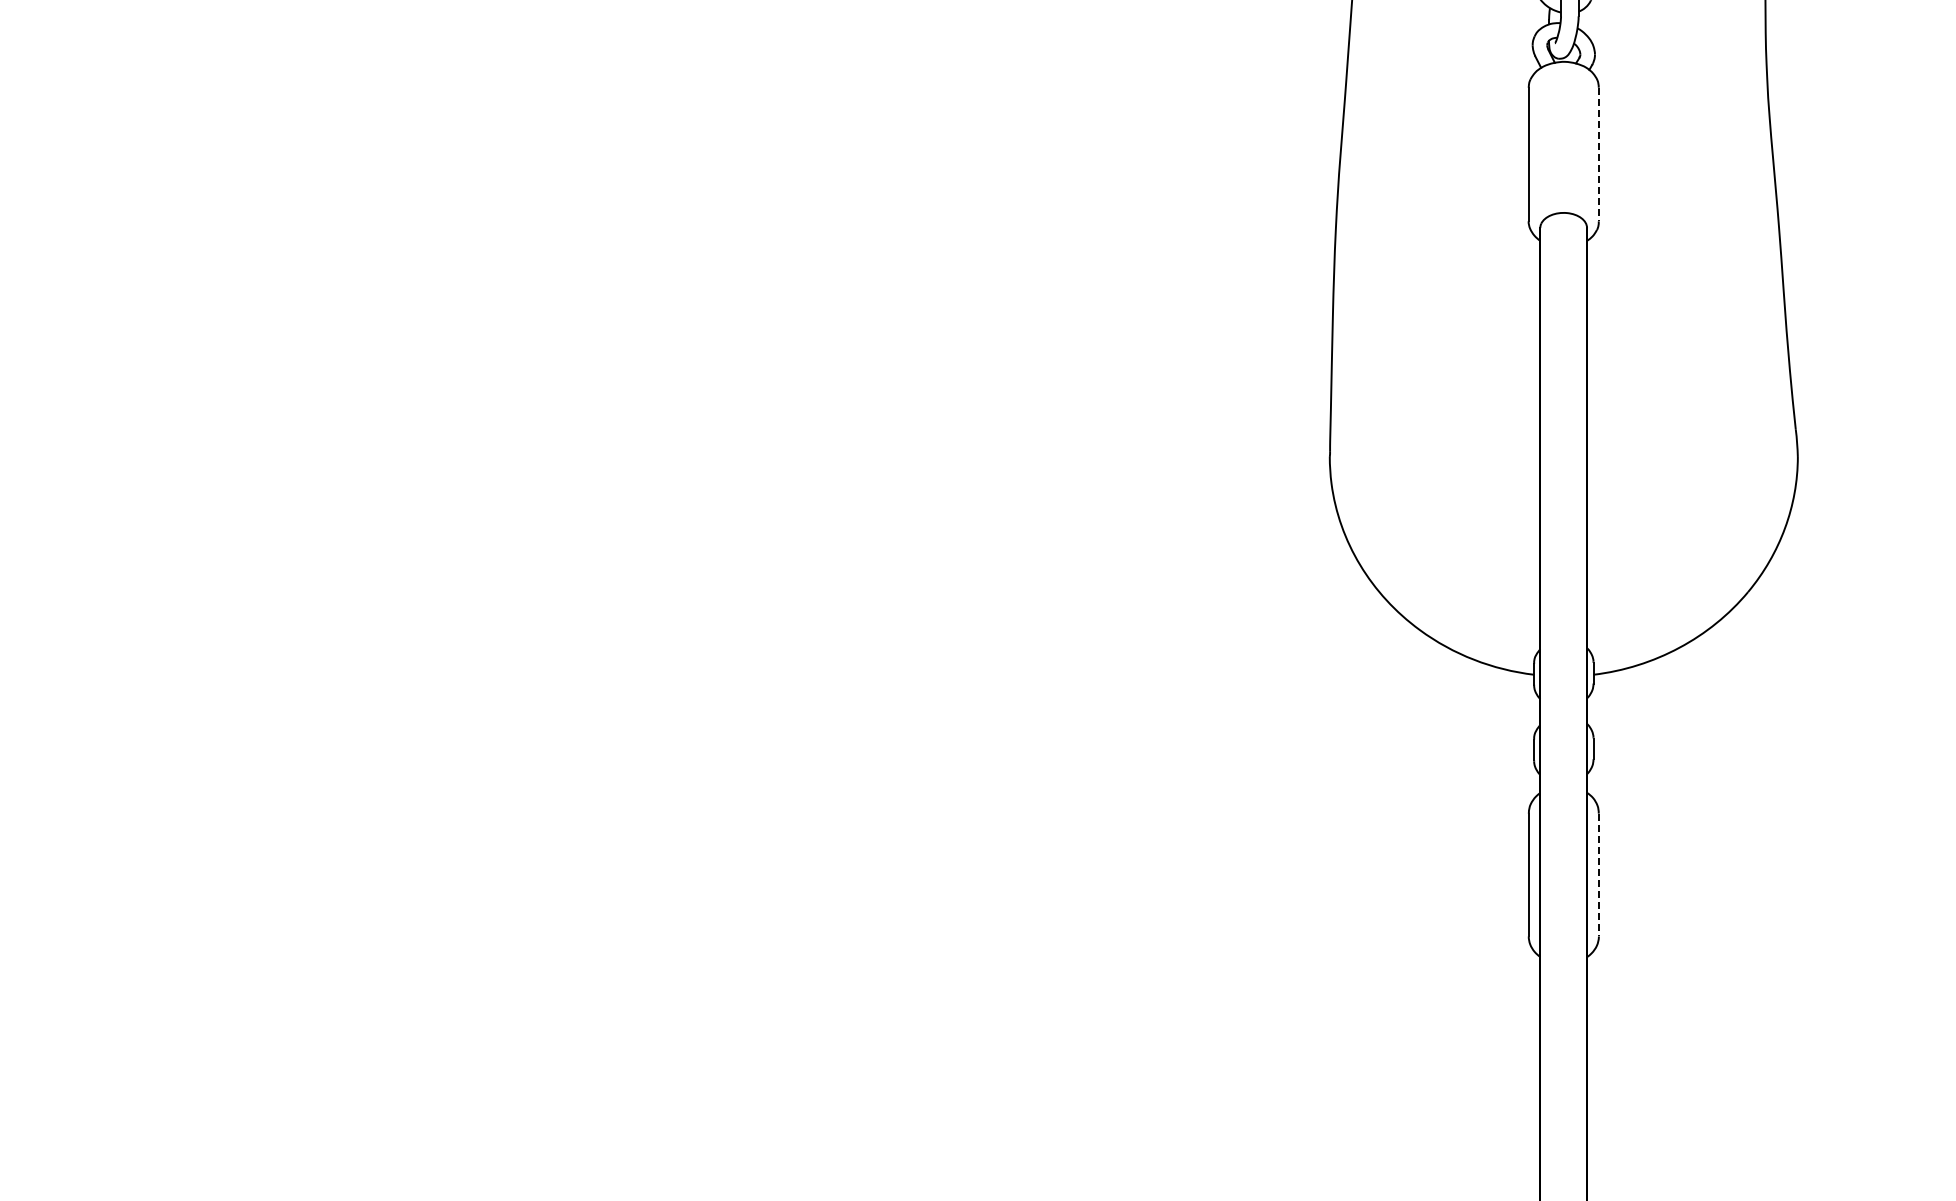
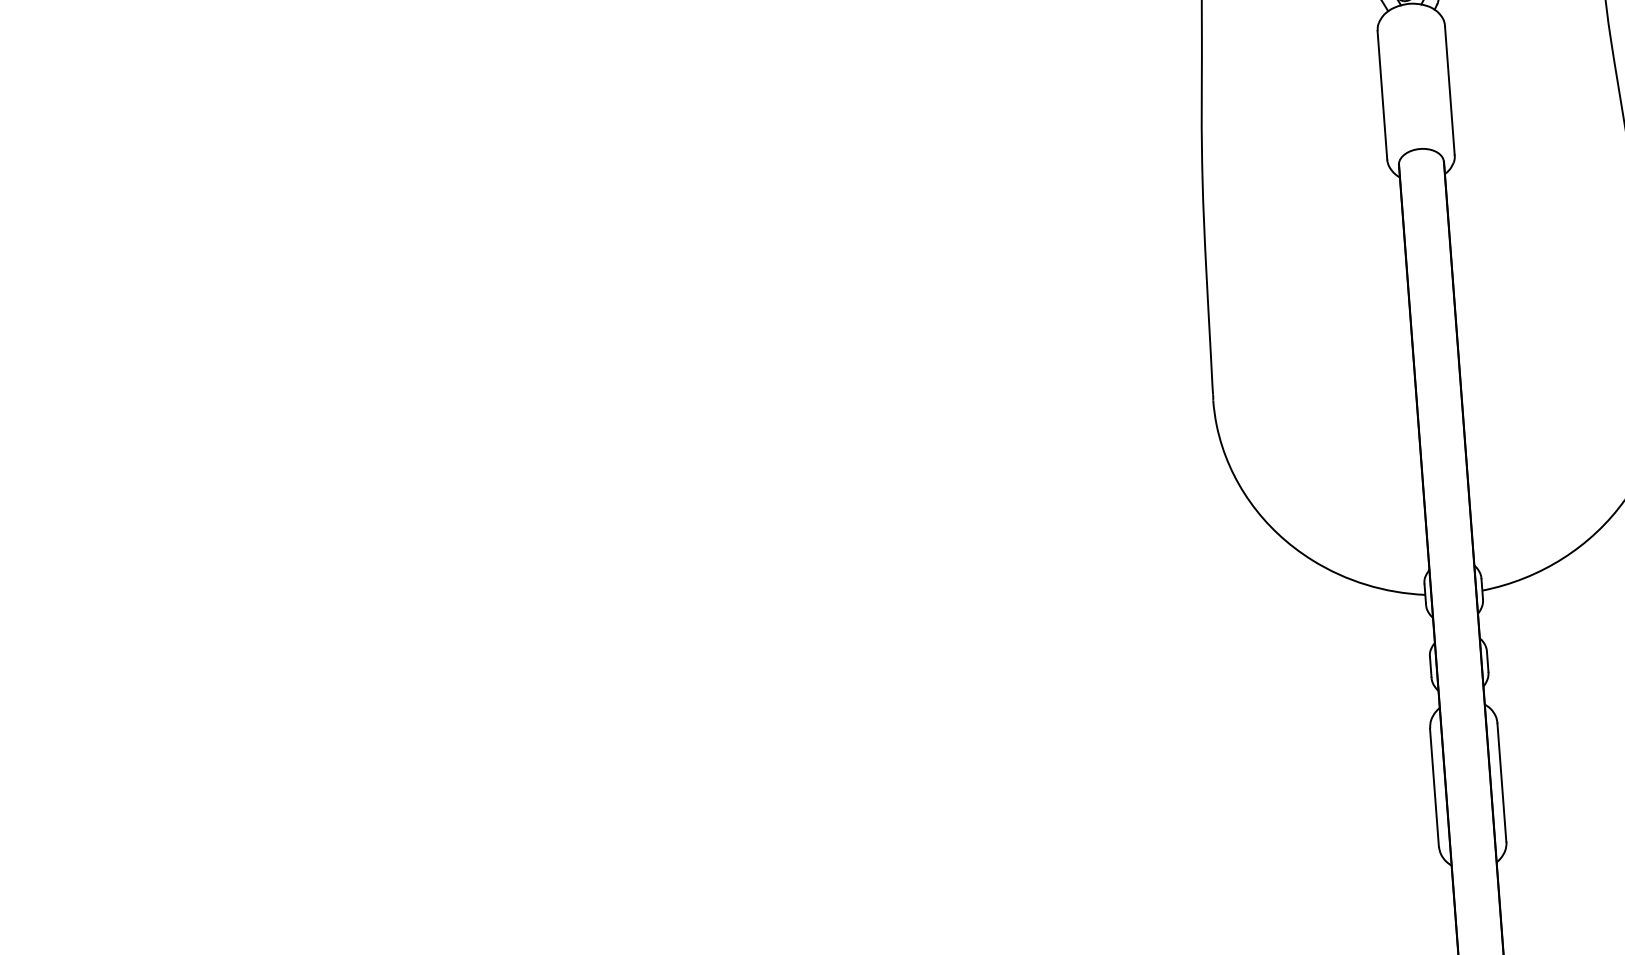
line: (1598, 154) -> (1449, 90), dashed -> solid
line: (1598, 875) -> (1501, 783), dashed -> solid

